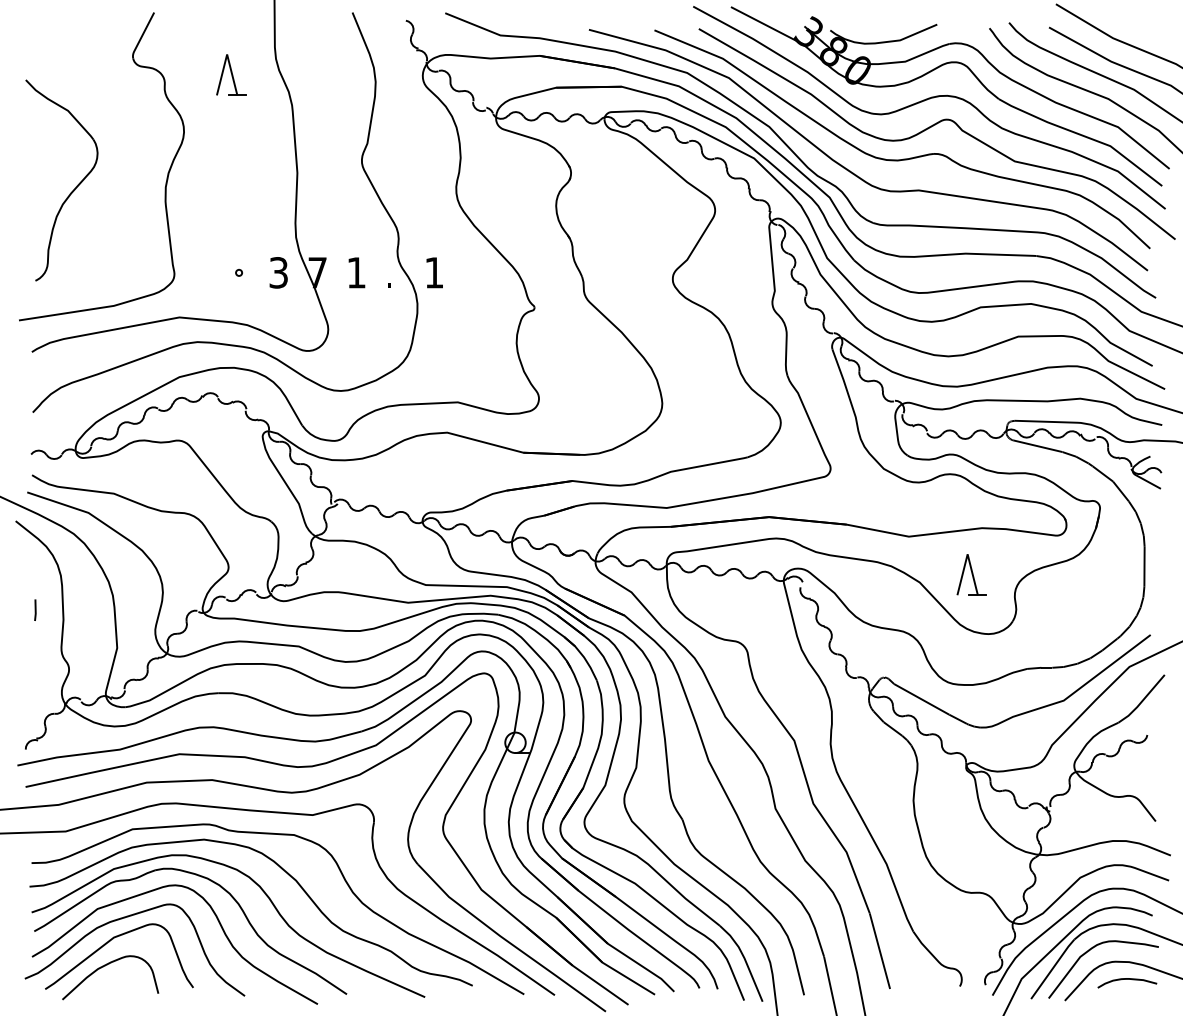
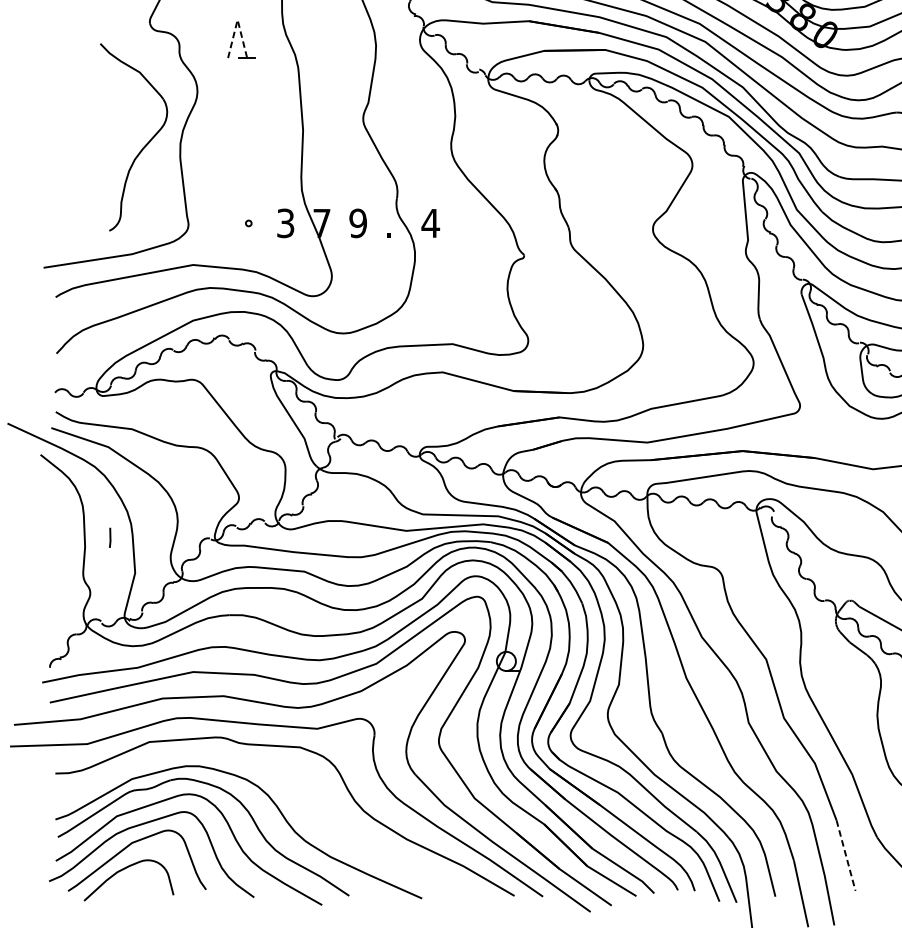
line: (227, 54) -> (237, 19), solid -> dashed
part: (72, 190) -> (143, 146), moved
text: (356, 272) -> (358, 223), 1 -> 9
text: (434, 272) -> (430, 223), 1 -> 4
line: (35, 609) -> (110, 537), moved
curve: (282, 870) -> (289, 780), removed
line: (880, 951) -> (846, 855), solid -> dashed

